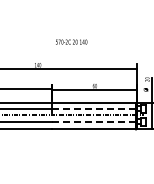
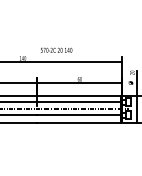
text: (71, 41) -> (56, 49), moved
line: (94, 108) -> (79, 101), dashed -> solid
line: (93, 121) -> (78, 114), dashed -> solid

